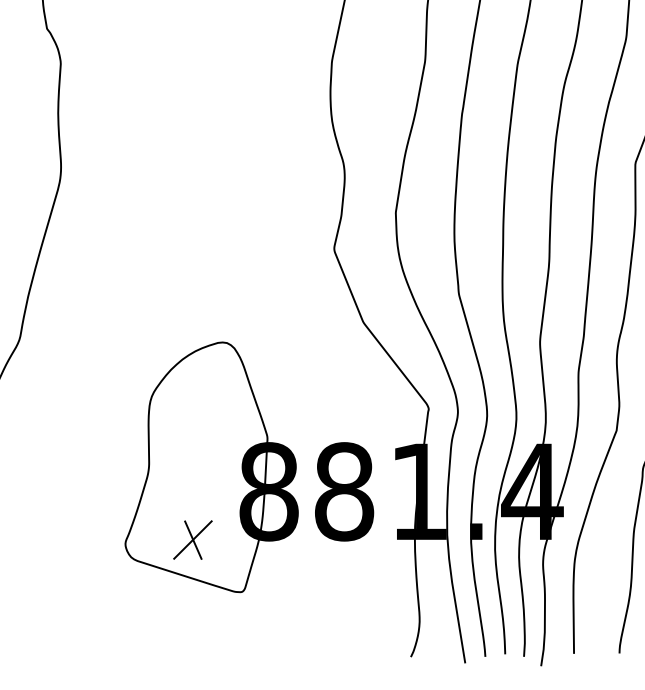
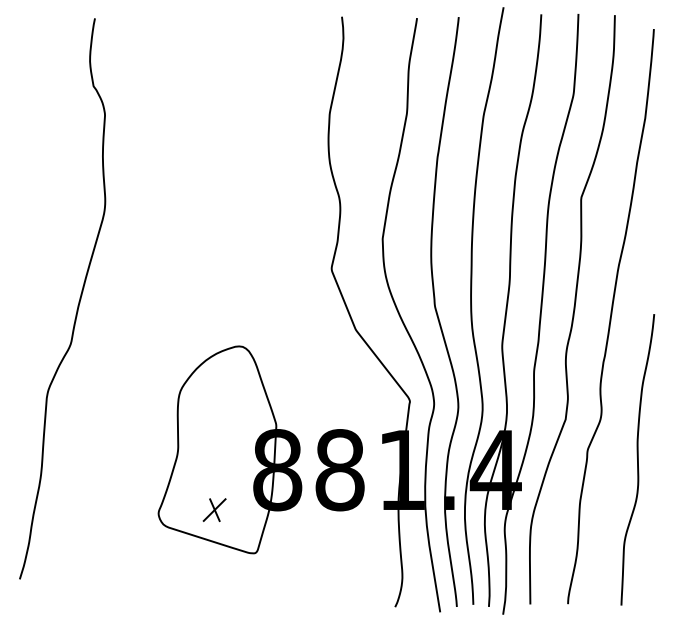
part: (192, 539) -> (214, 509), size x0.7

